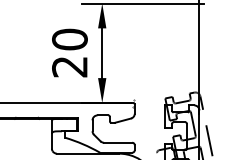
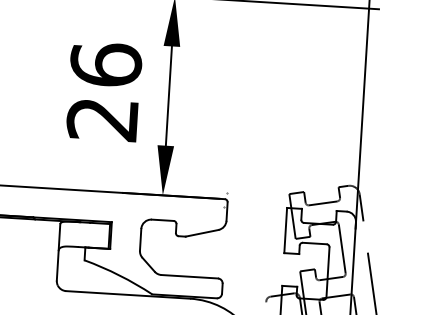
text: (69, 39) -> (105, 64), 20 -> 26

